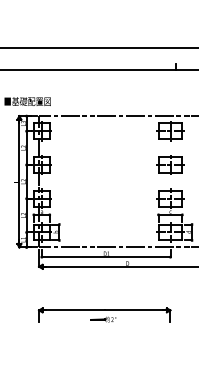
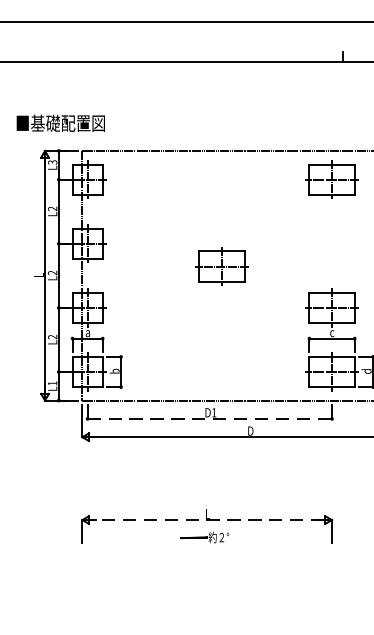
part: (170, 164) -> (221, 265), moved
line: (106, 257) -> (210, 419), solid -> dashed
line: (104, 310) -> (206, 520), solid -> dashed

